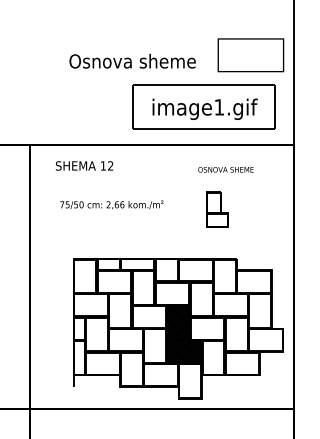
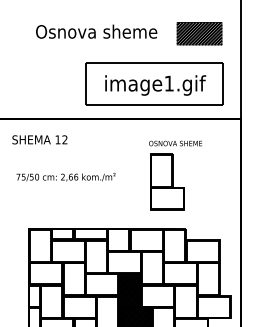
part: (250, 55) -> (199, 33), size x0.71
text: (132, 60) -> (96, 30), moved
part: (217, 209) -> (167, 181), size x1.67

